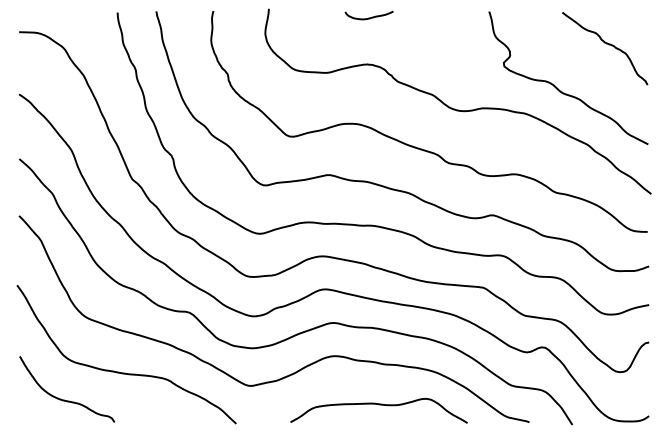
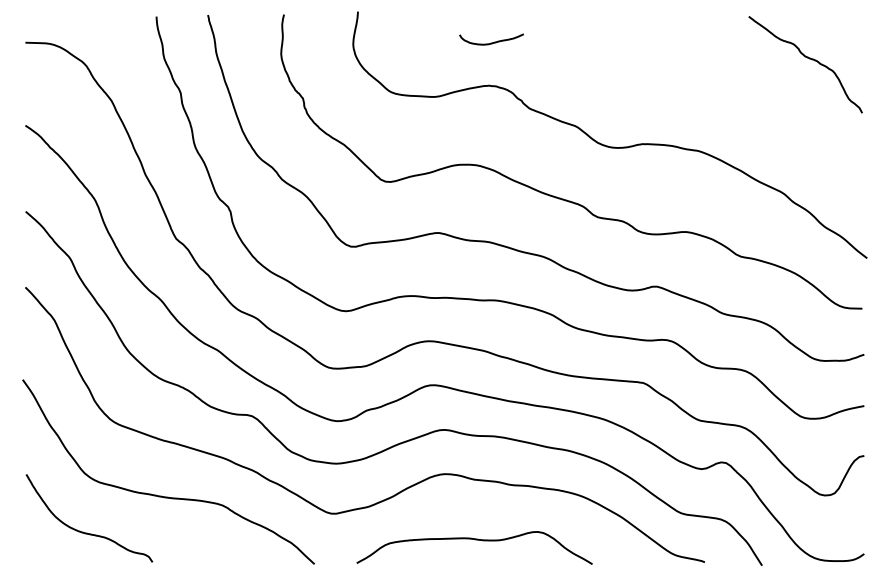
curve: (369, 17) -> (491, 42), moved
curve: (560, 90) -> (746, 120), removed
curve: (379, 405) -> (475, 540), moved

